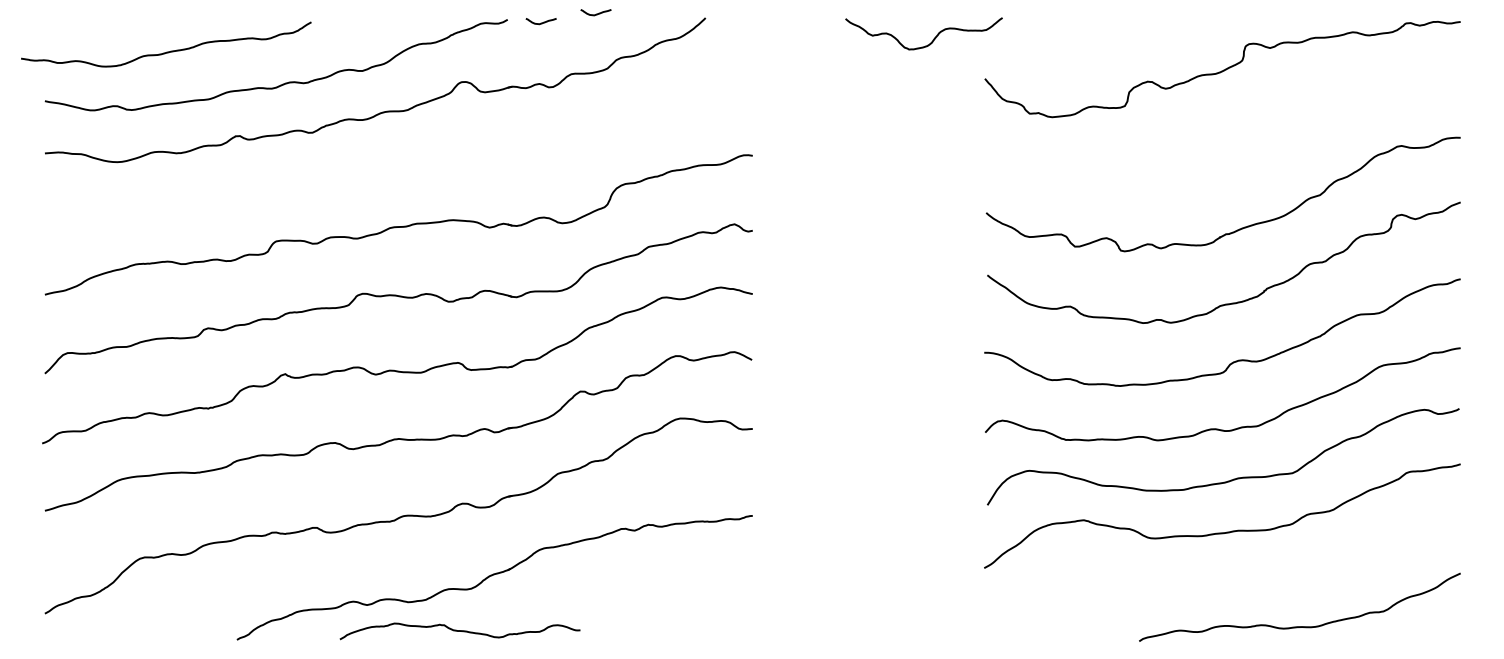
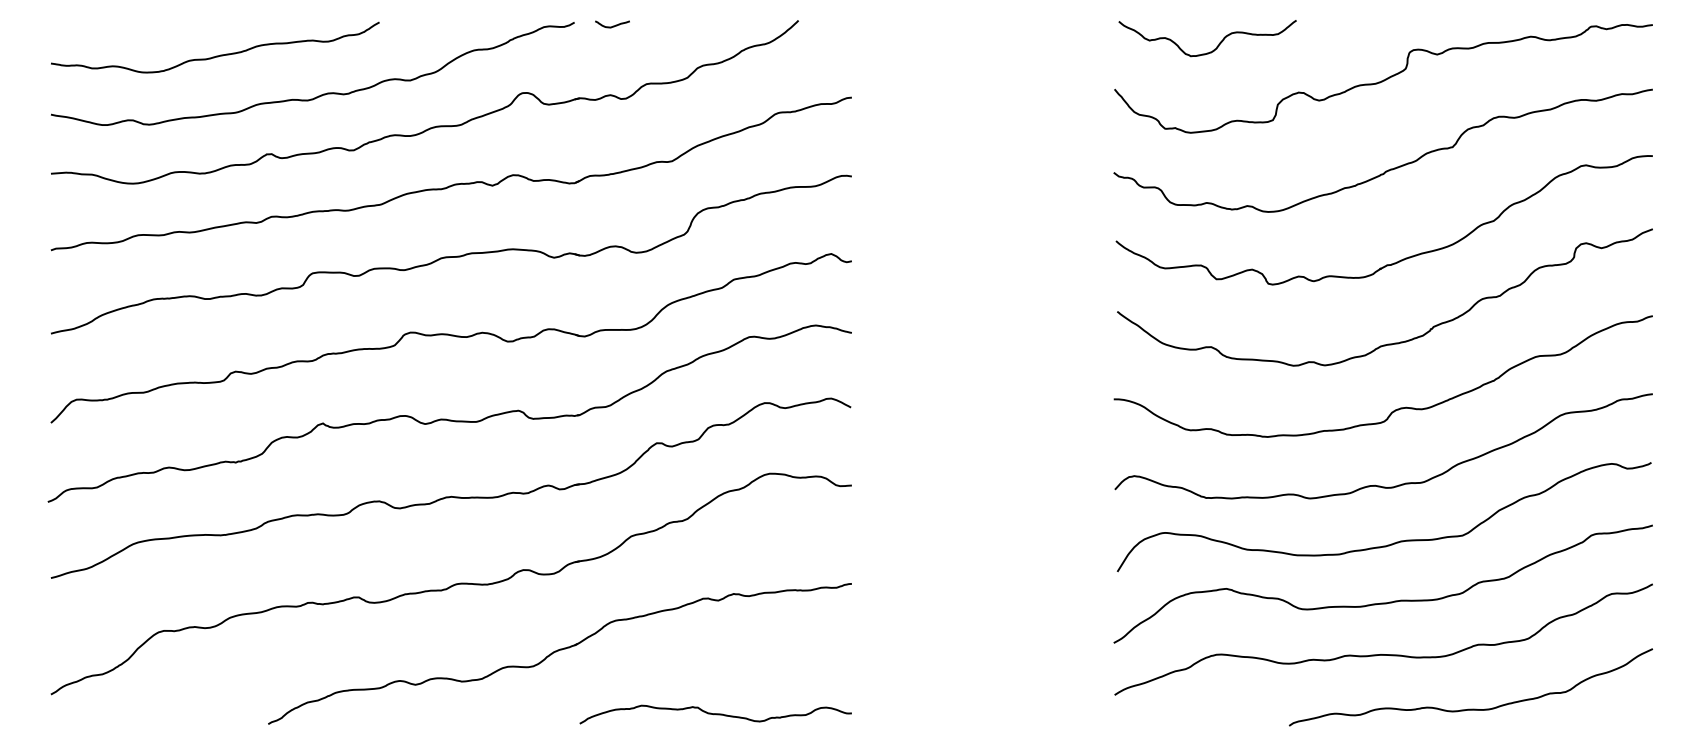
curve: (596, 13) -> (675, 15), removed
curve: (931, 40) -> (1216, 46), moved
curve: (167, 51) -> (216, 55), moved
curve: (1228, 148) -> (1390, 168), added
part: (401, 162) -> (454, 183), added
curve: (1222, 578) -> (1383, 654), added
curve: (459, 631) -> (715, 714), moved

